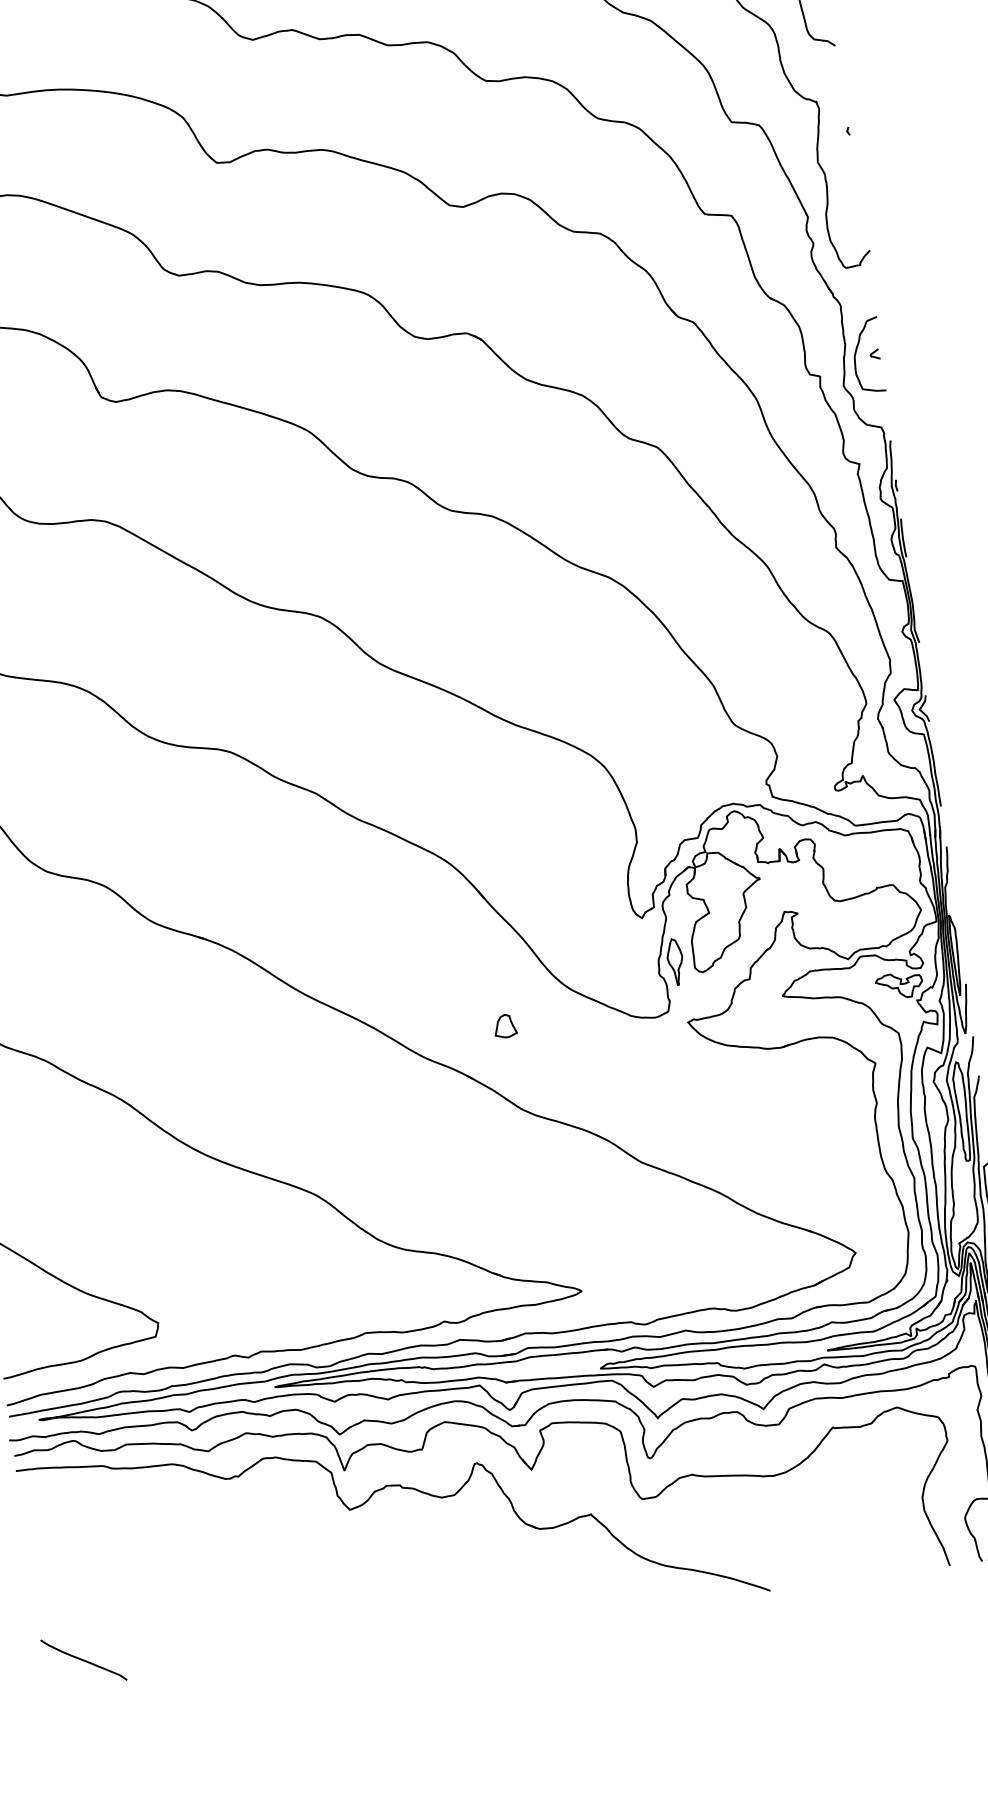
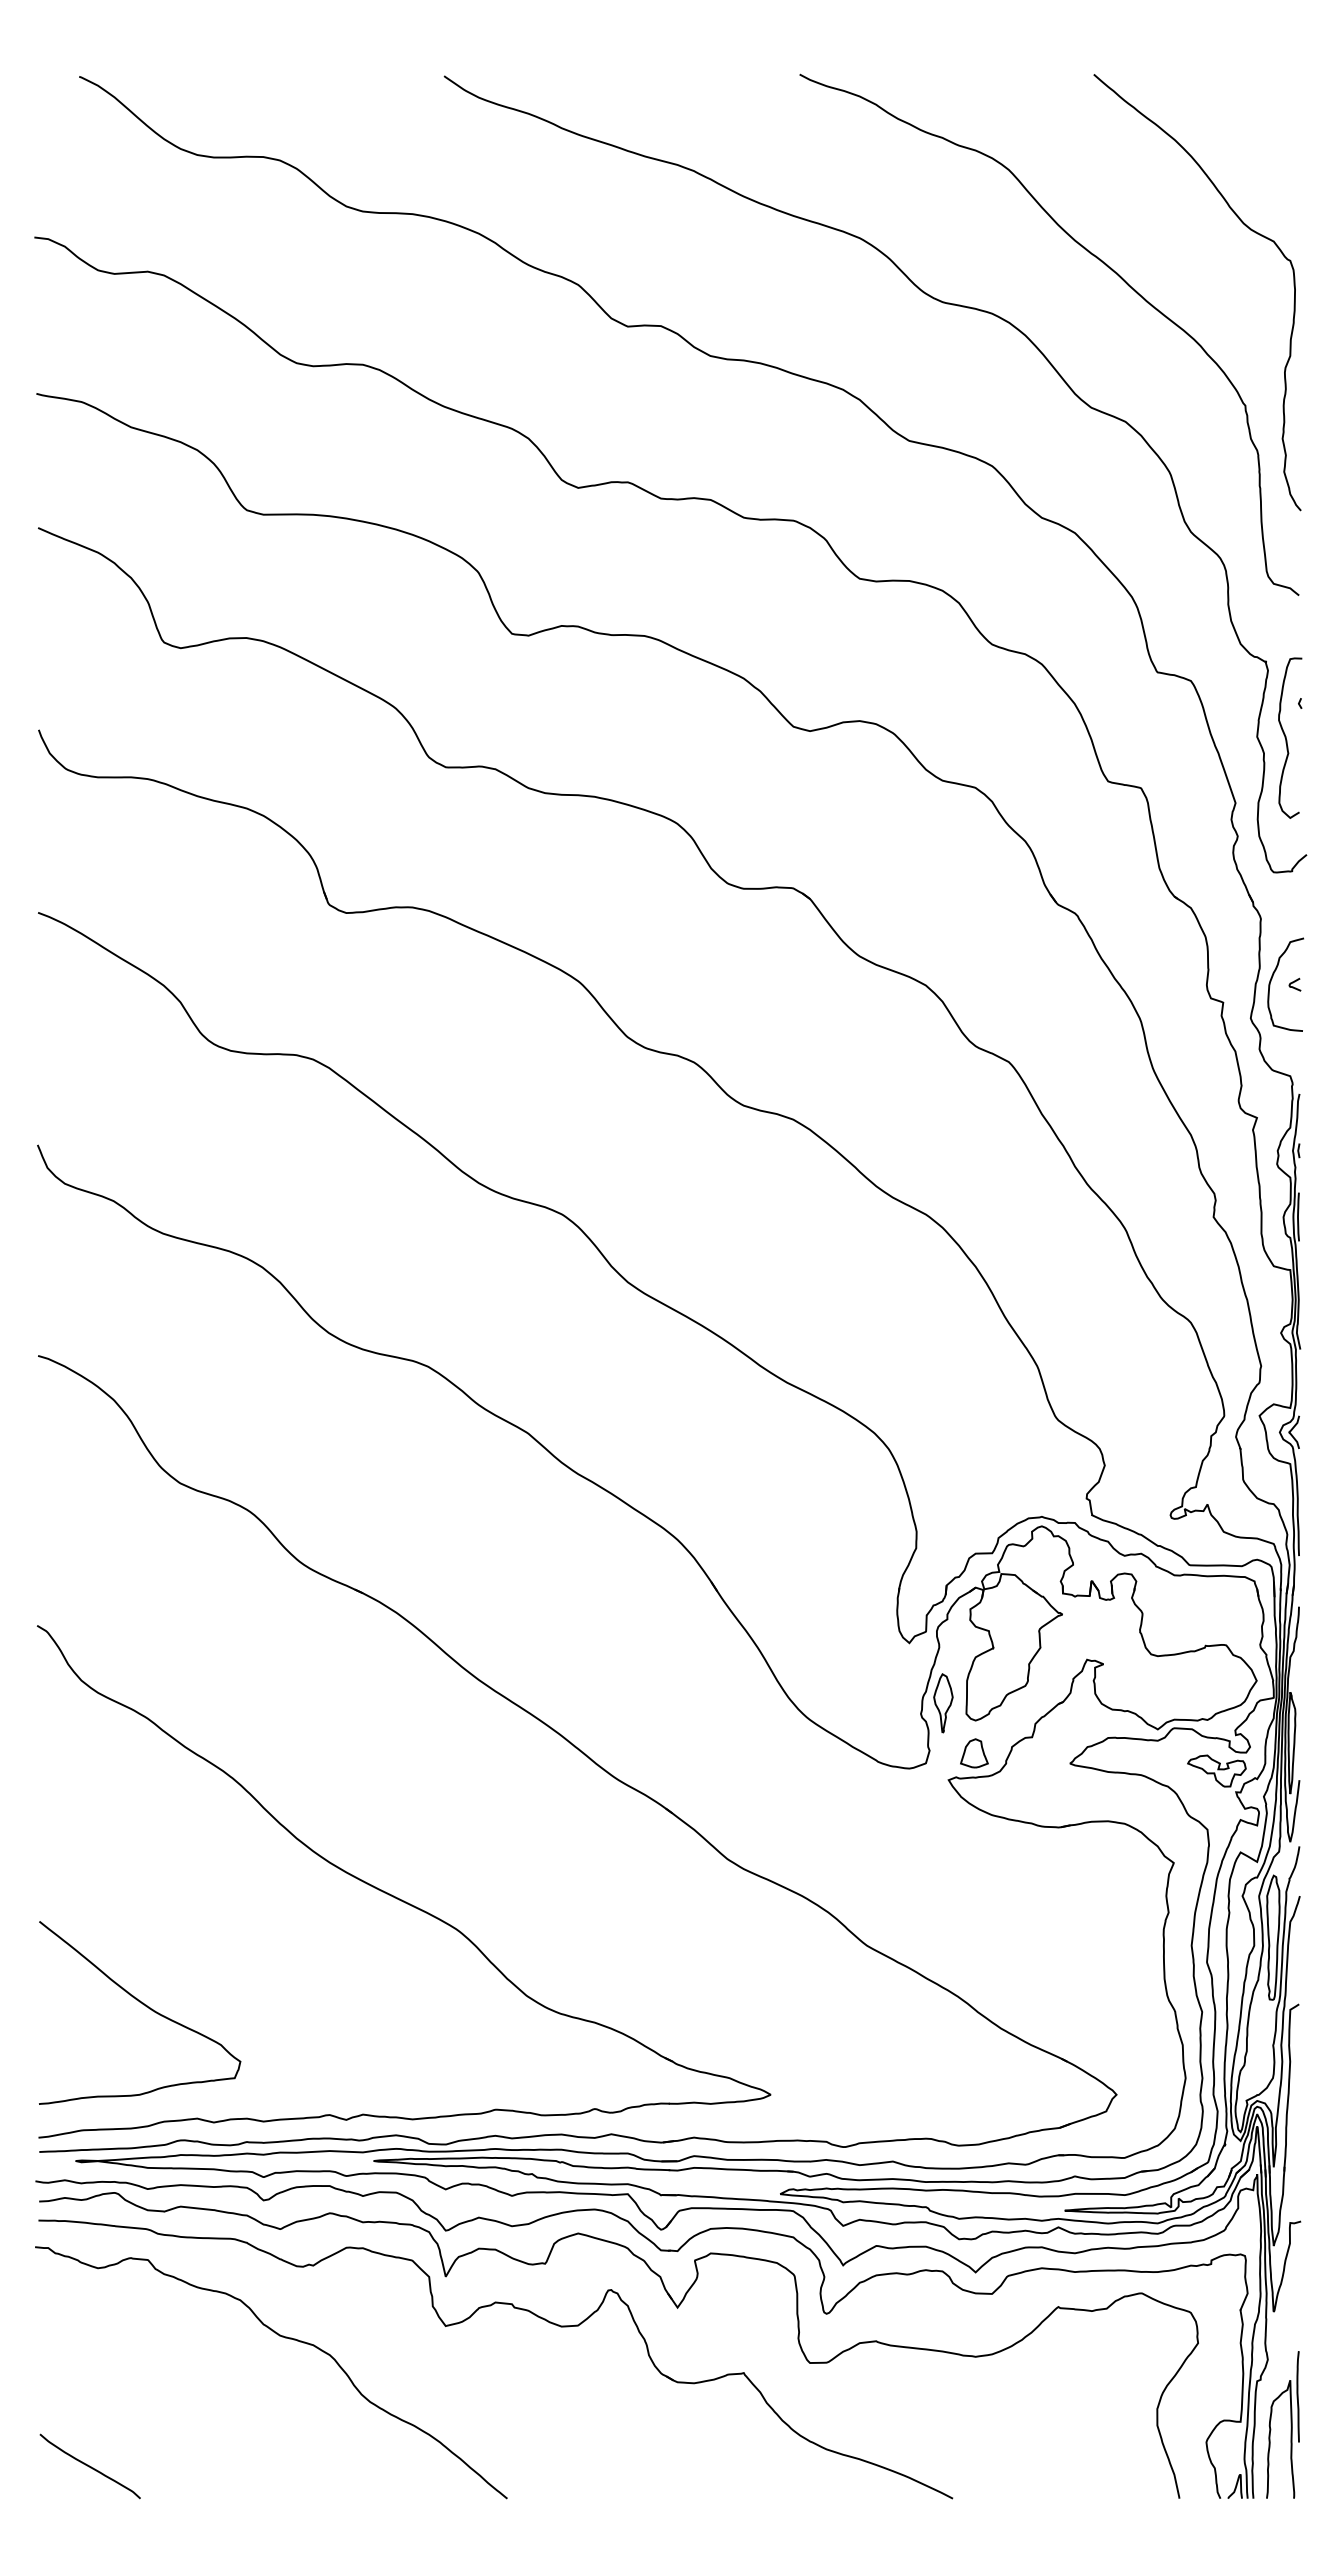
curve: (841, 159) -> (1286, 737), added
part: (505, 1026) -> (974, 1753), moved
curve: (221, 1536) -> (282, 2337), added

